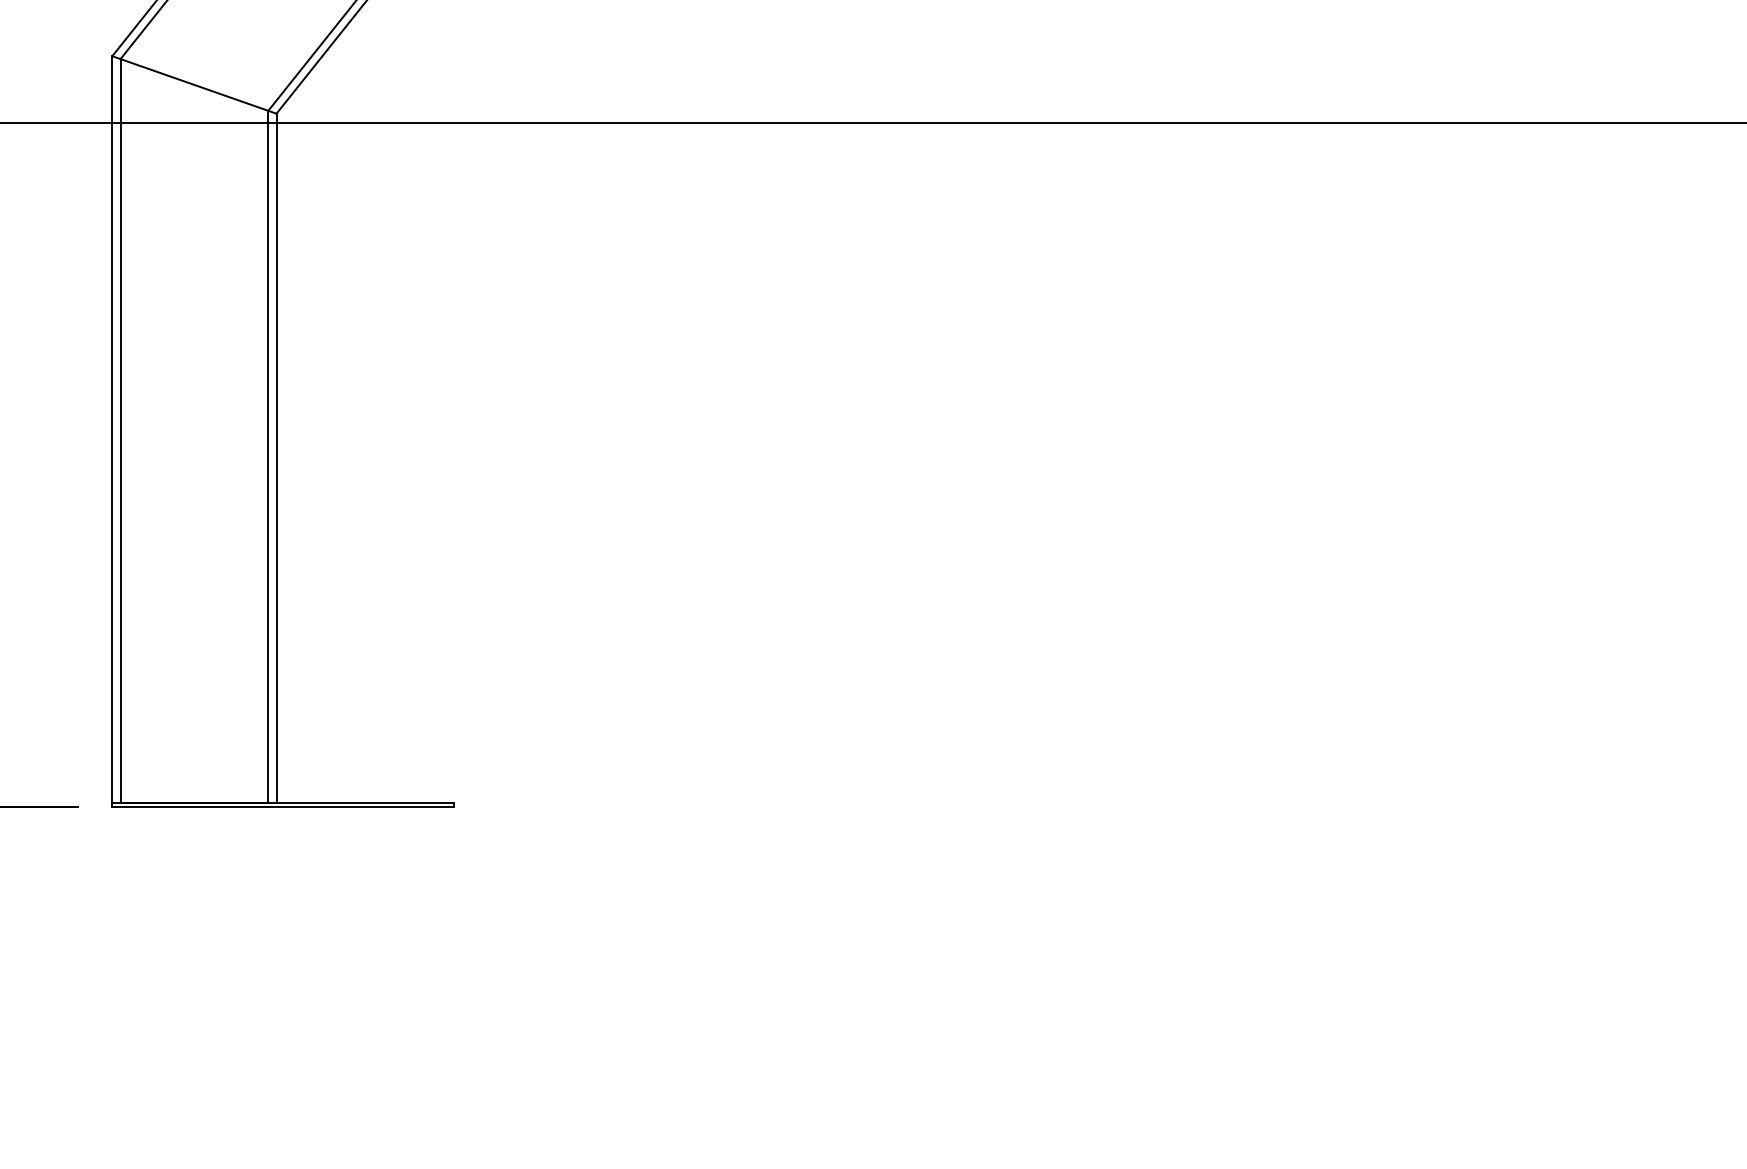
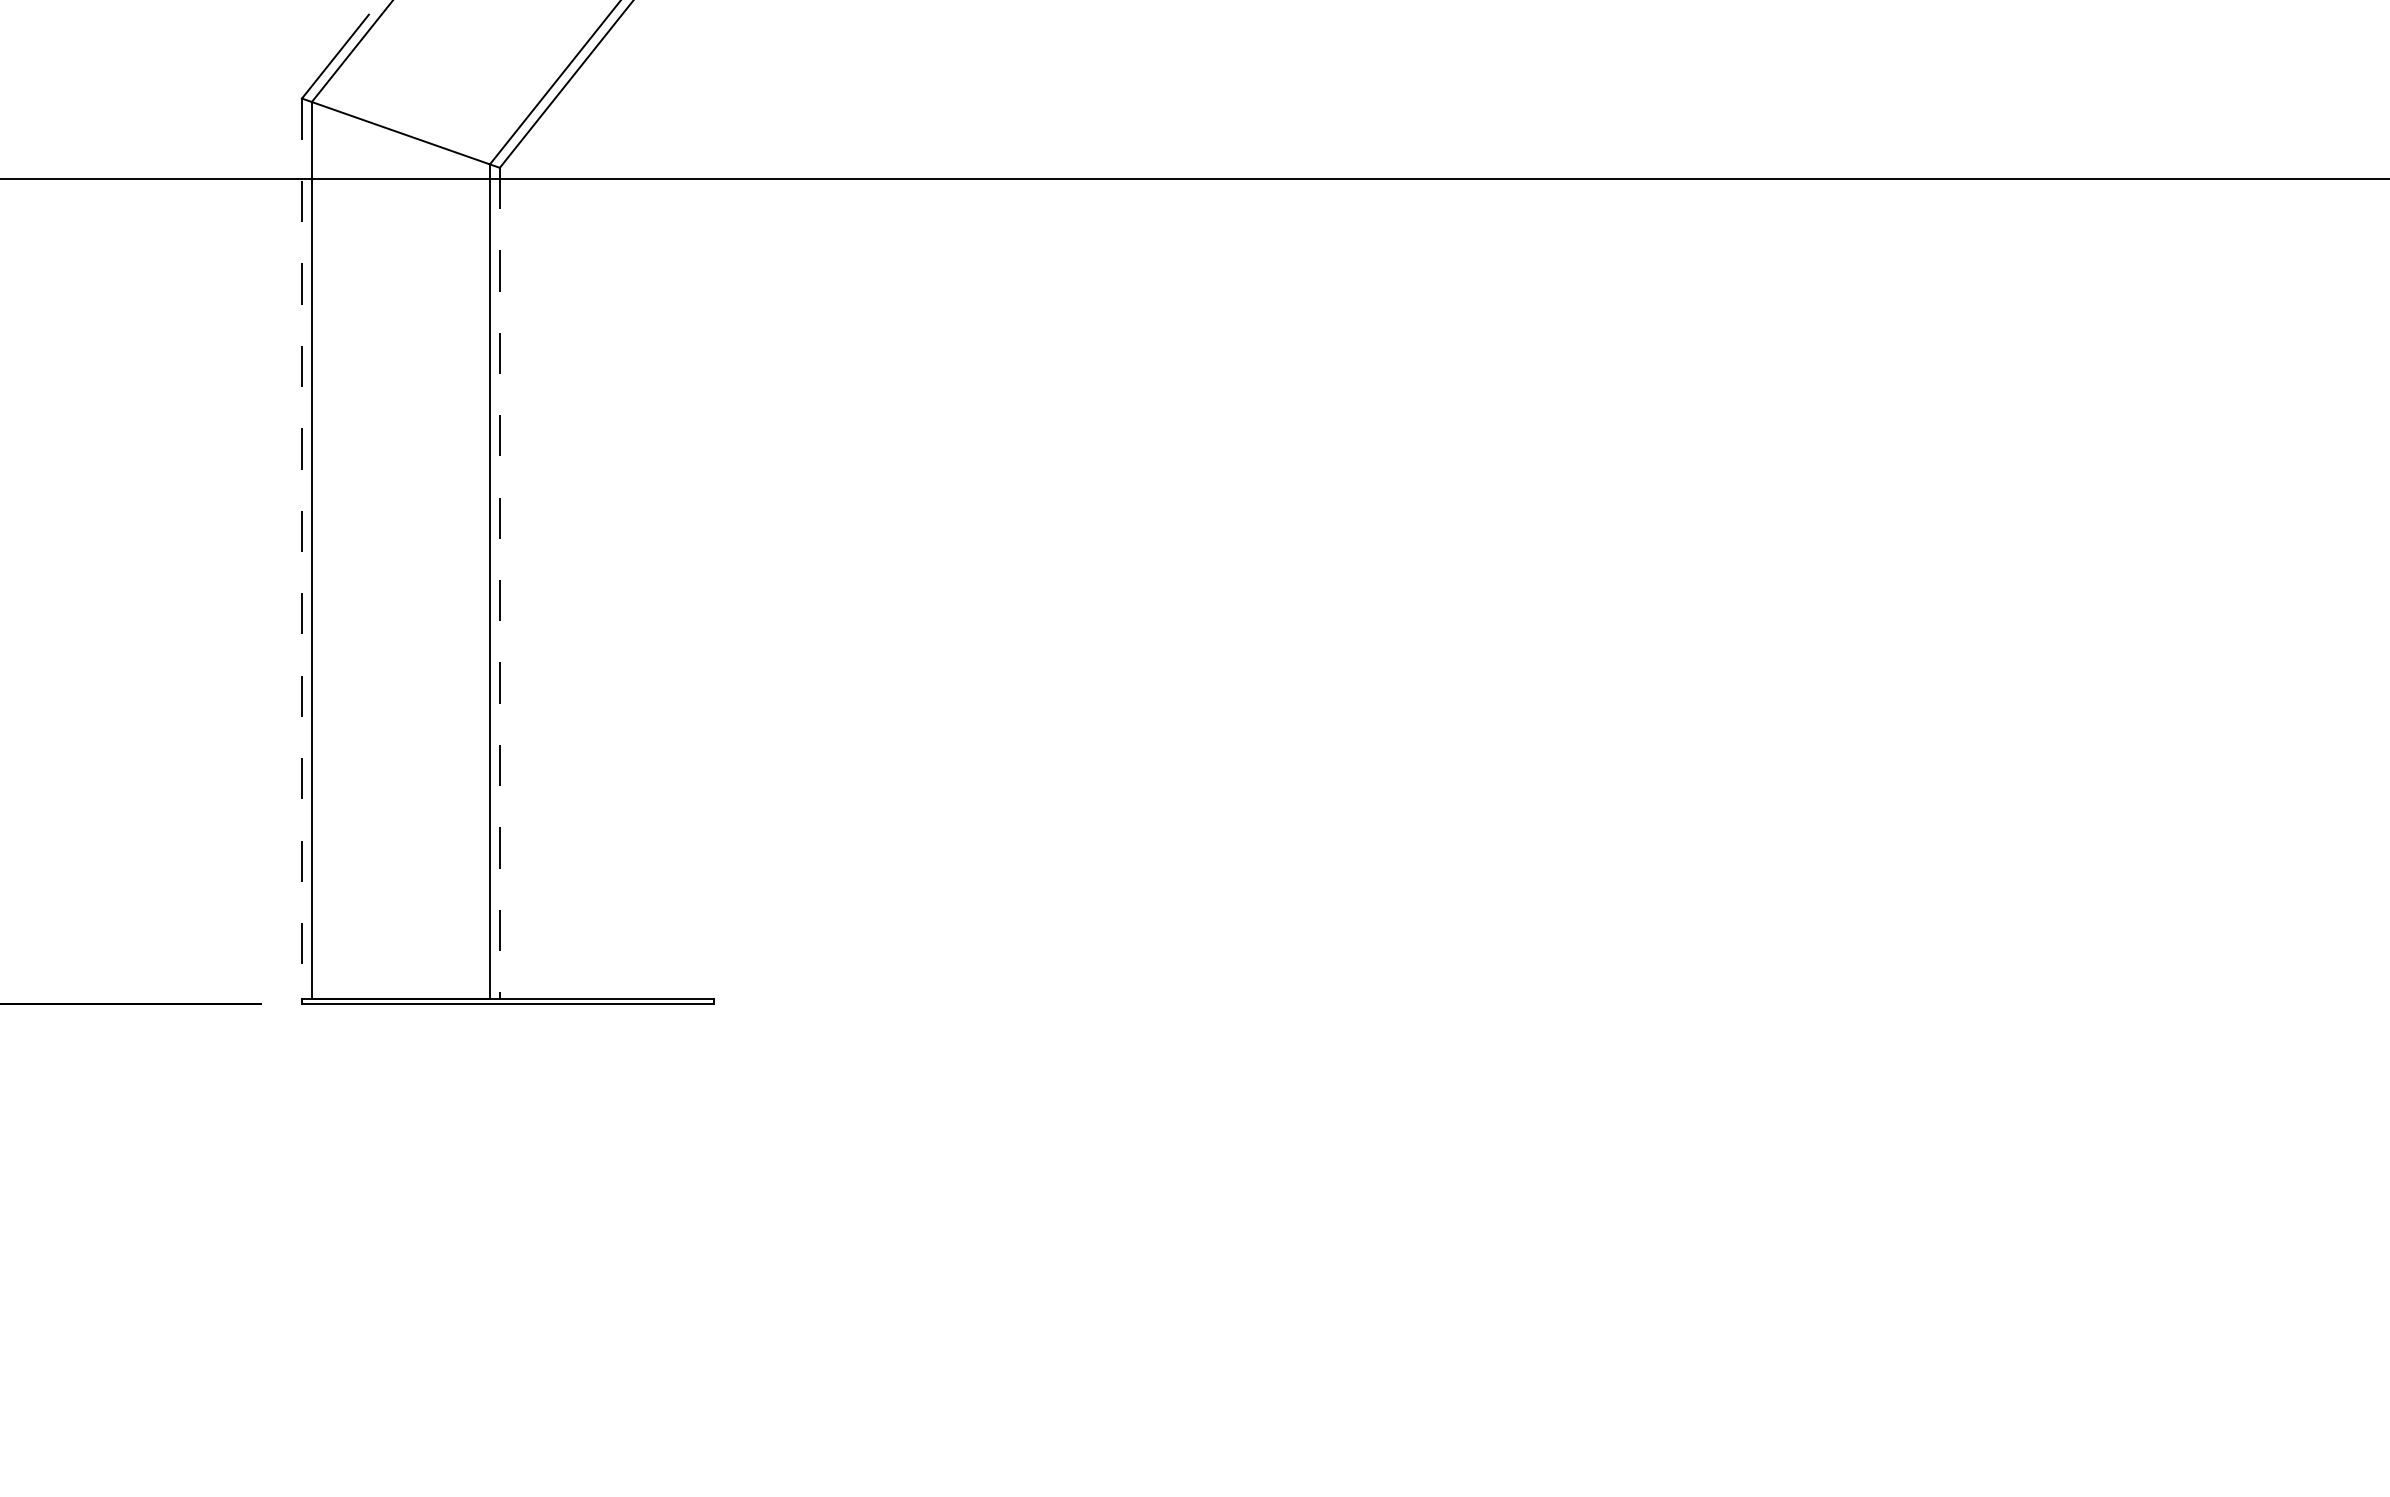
line: (111, 430) -> (301, 549), solid -> dashed
line: (276, 458) -> (499, 583), solid -> dashed

